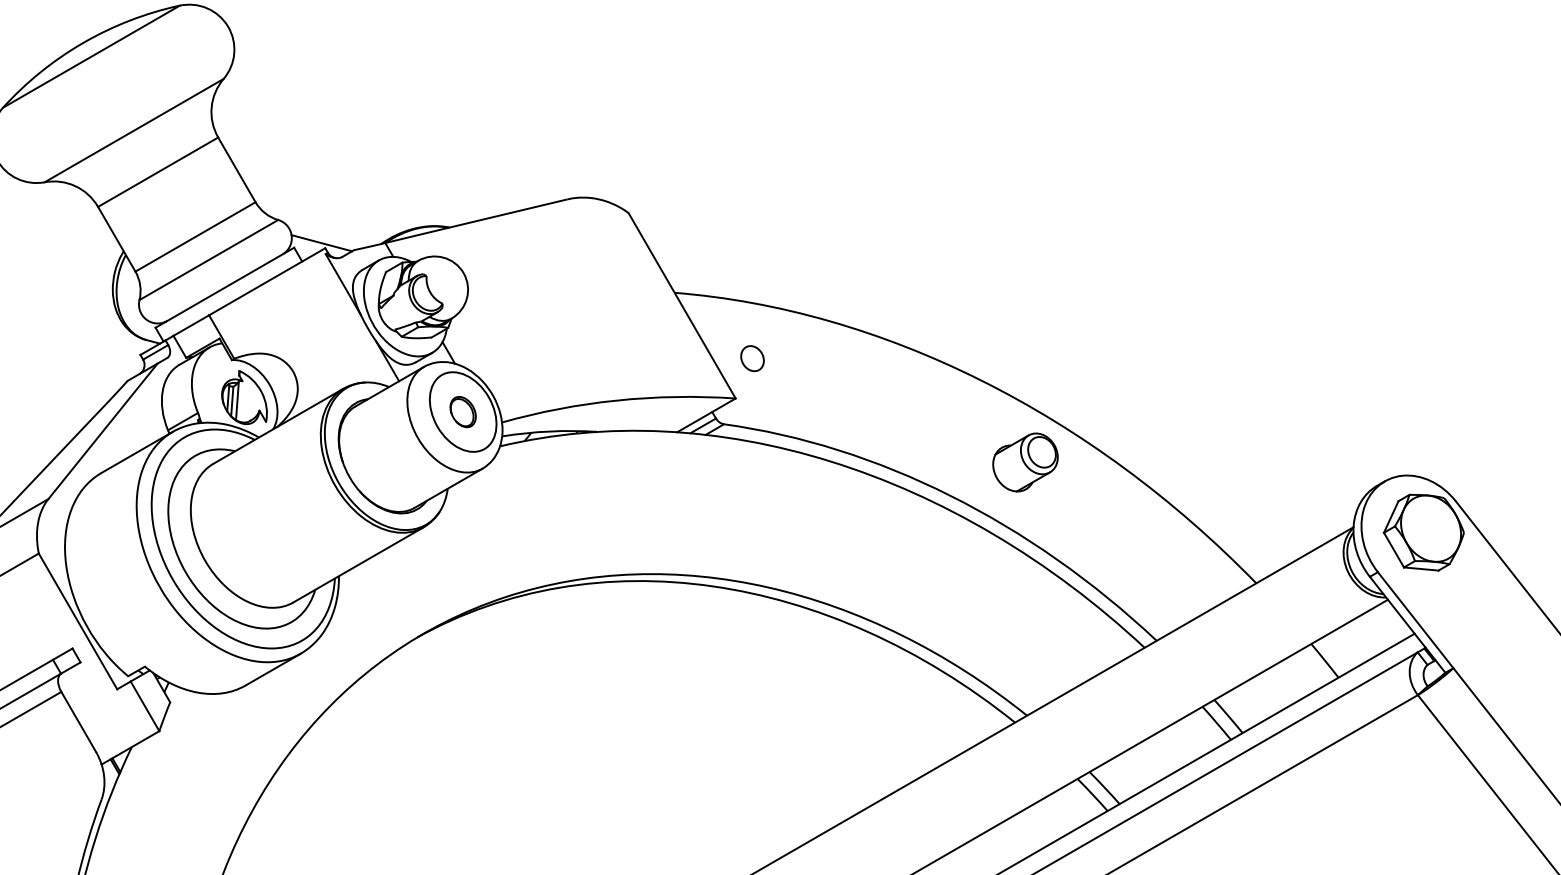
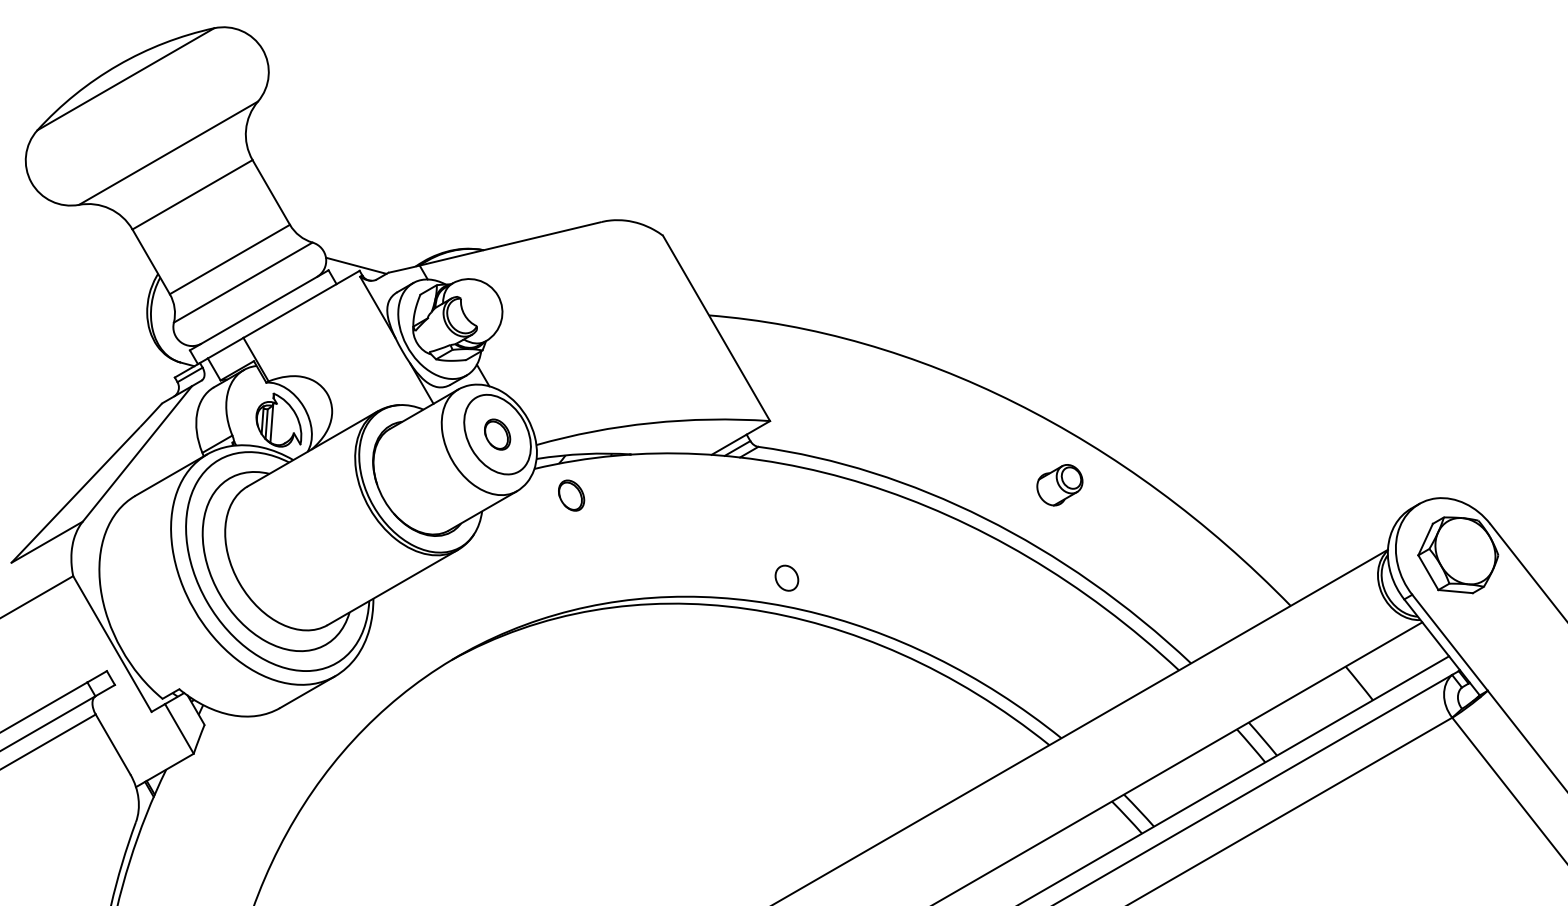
part: (752, 357) -> (786, 577), moved
part: (1025, 462) -> (1059, 485), size x0.7
part: (537, 472) -> (571, 495), added

